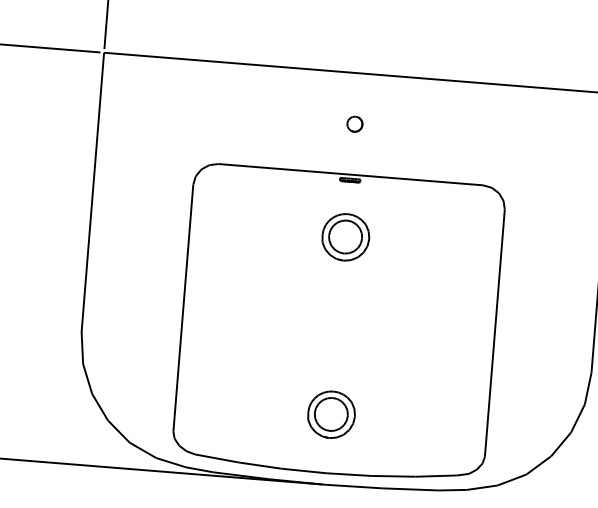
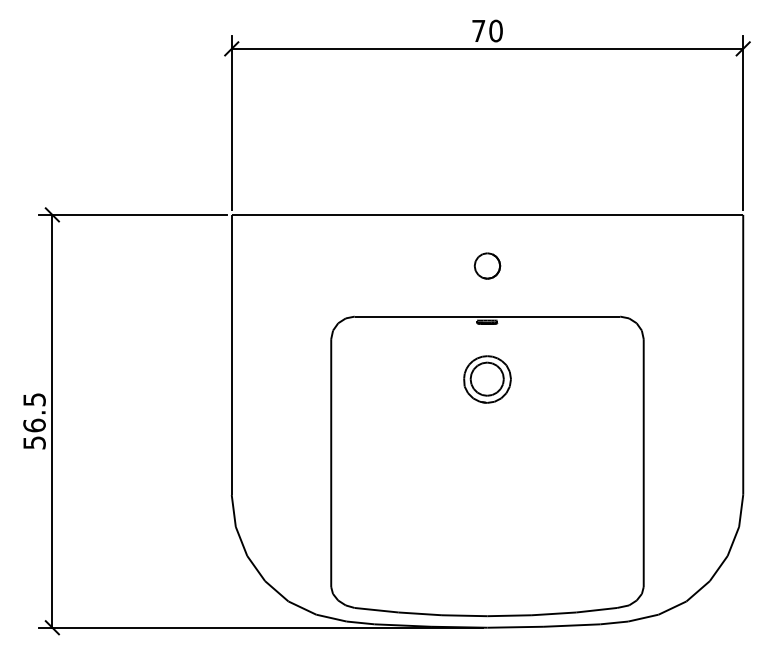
part: (354, 123) -> (487, 265), size x1.67
part: (331, 414) -> (487, 557), removed

